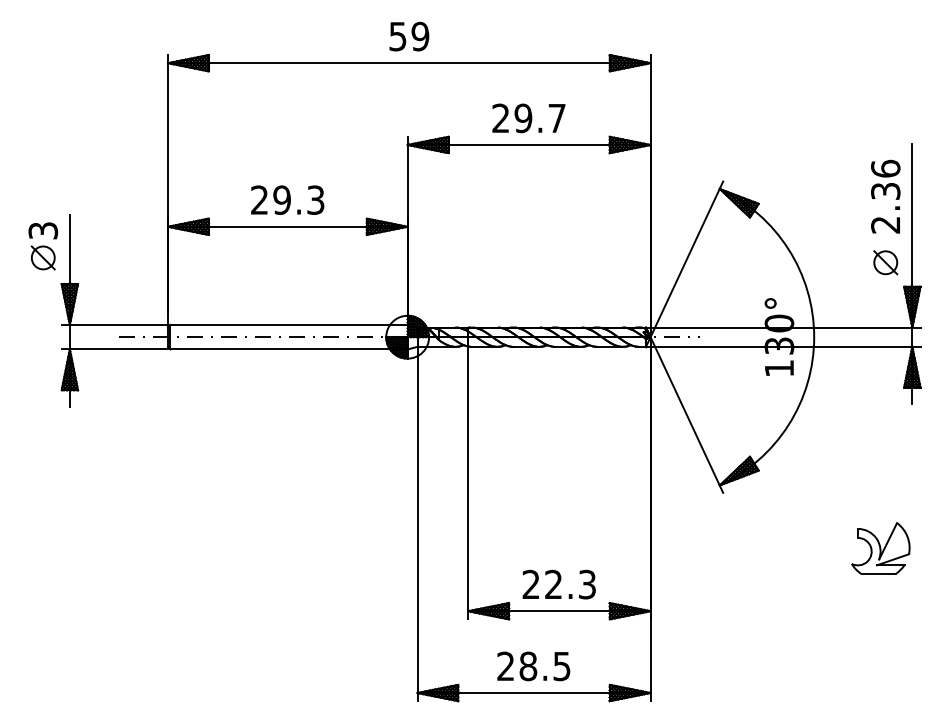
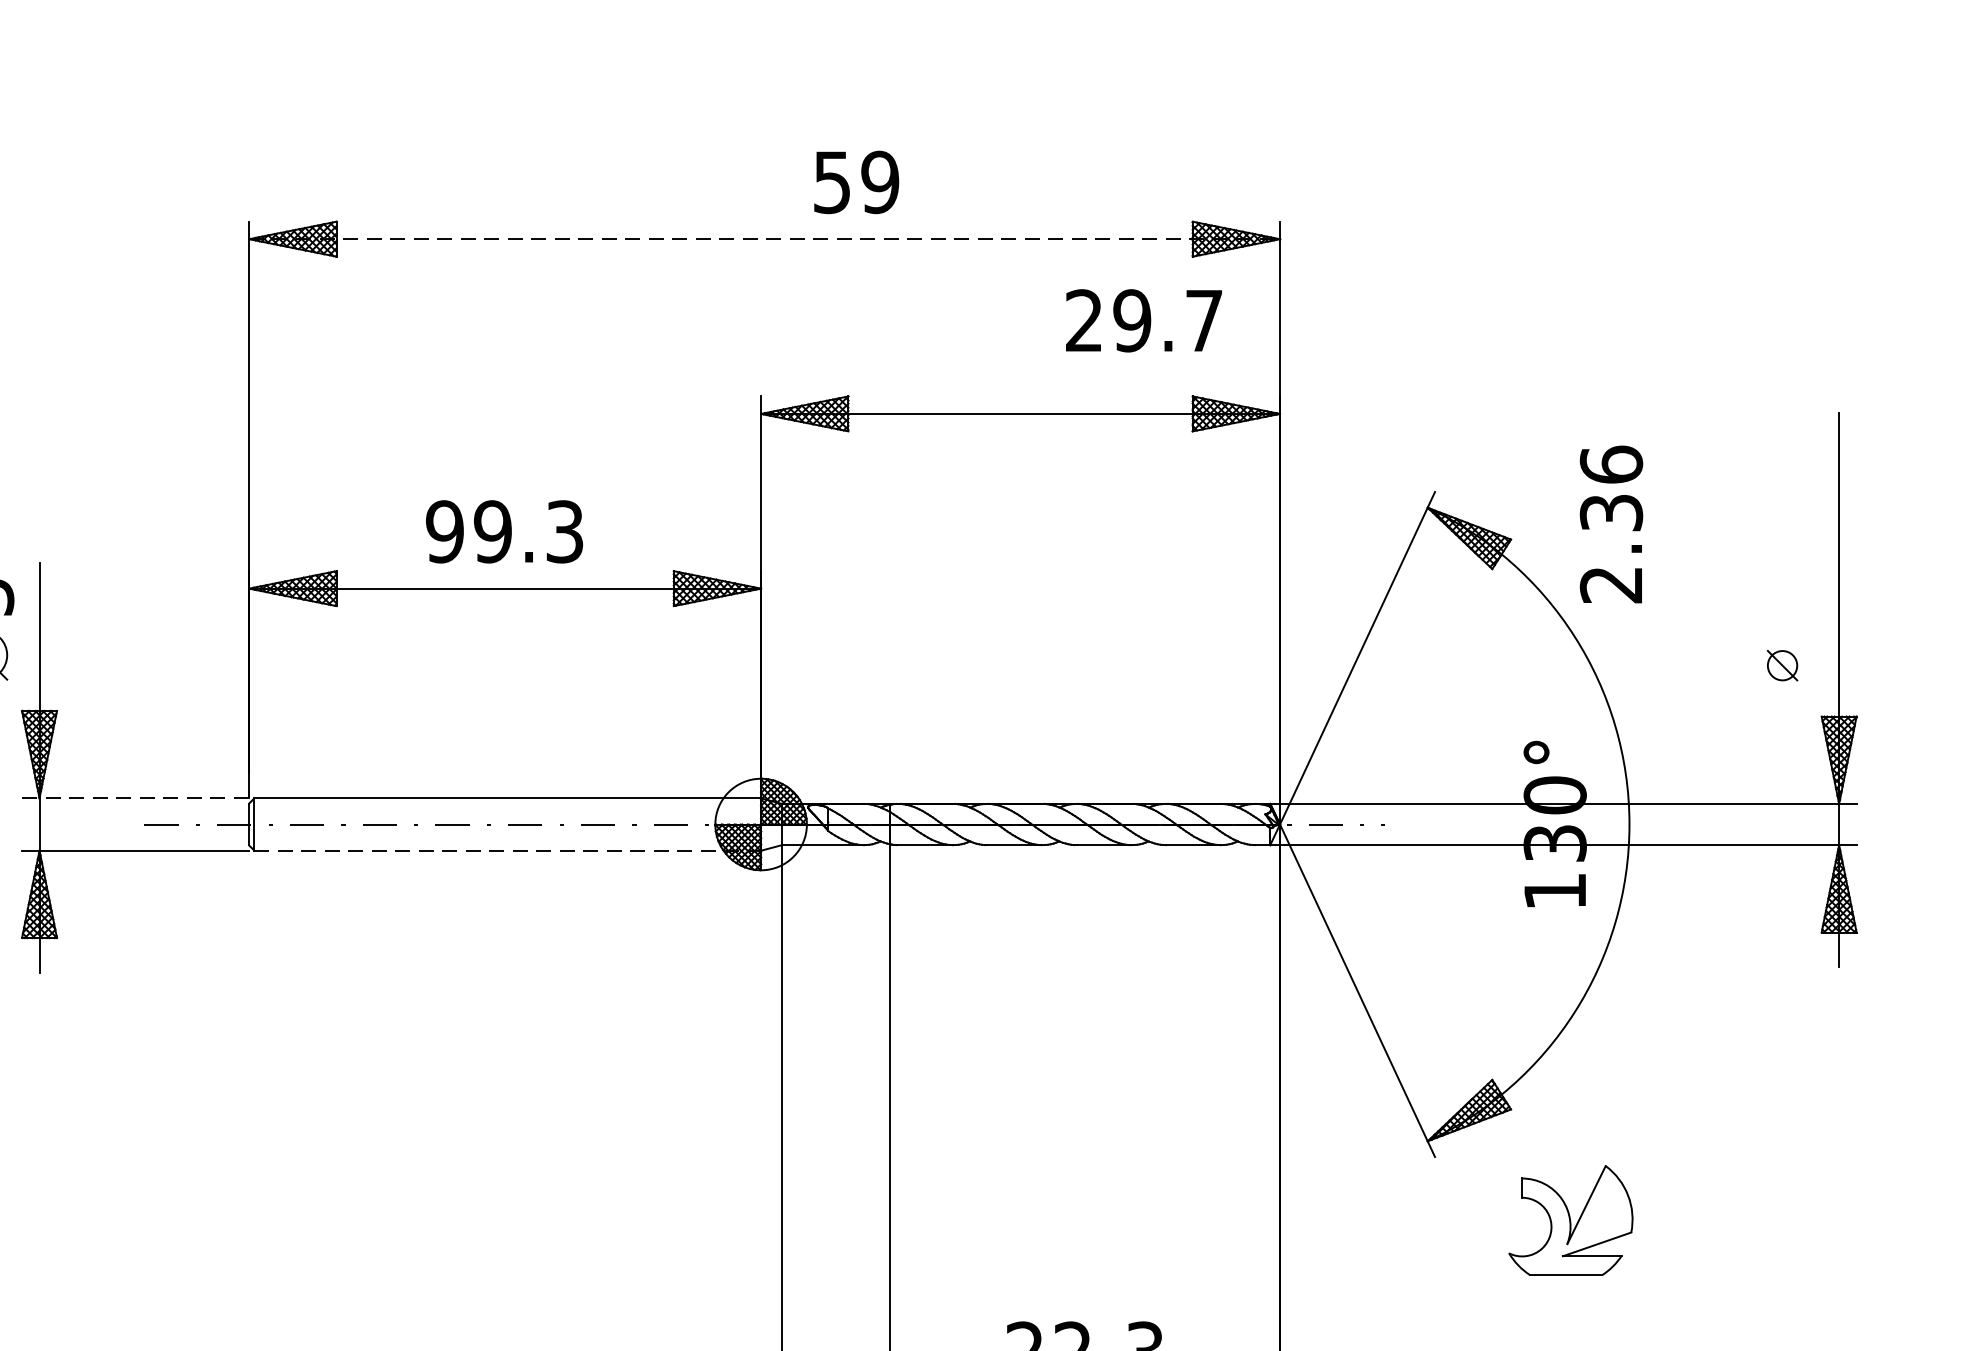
text: (409, 36) -> (856, 182), moved
line: (409, 63) -> (765, 239), solid -> dashed
text: (528, 118) -> (1143, 321), moved
text: (885, 196) -> (1610, 523), moved
text: (259, 199) -> (444, 530), 29.3 -> 99.3
part: (885, 262) -> (1781, 664), size x0.6
line: (115, 324) -> (136, 797), solid -> dashed
line: (289, 349) -> (508, 850), solid -> dashed
part: (880, 548) -> (1570, 1220), moved

